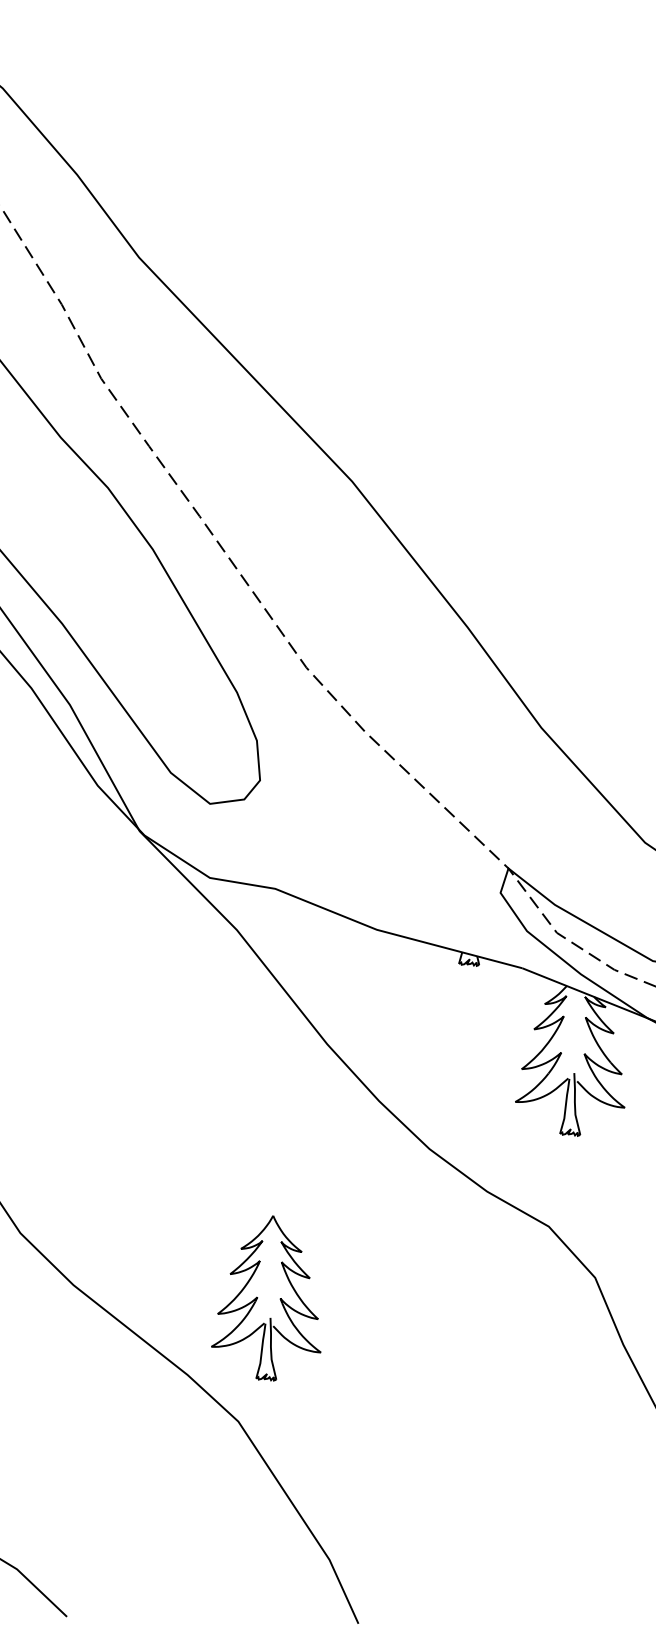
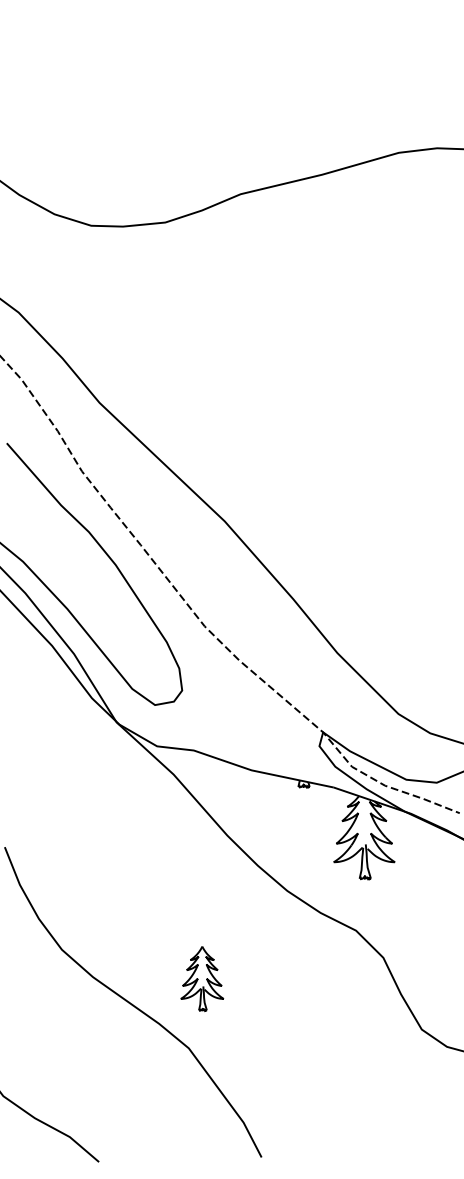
part: (269, 1297) -> (202, 978), size x0.7

